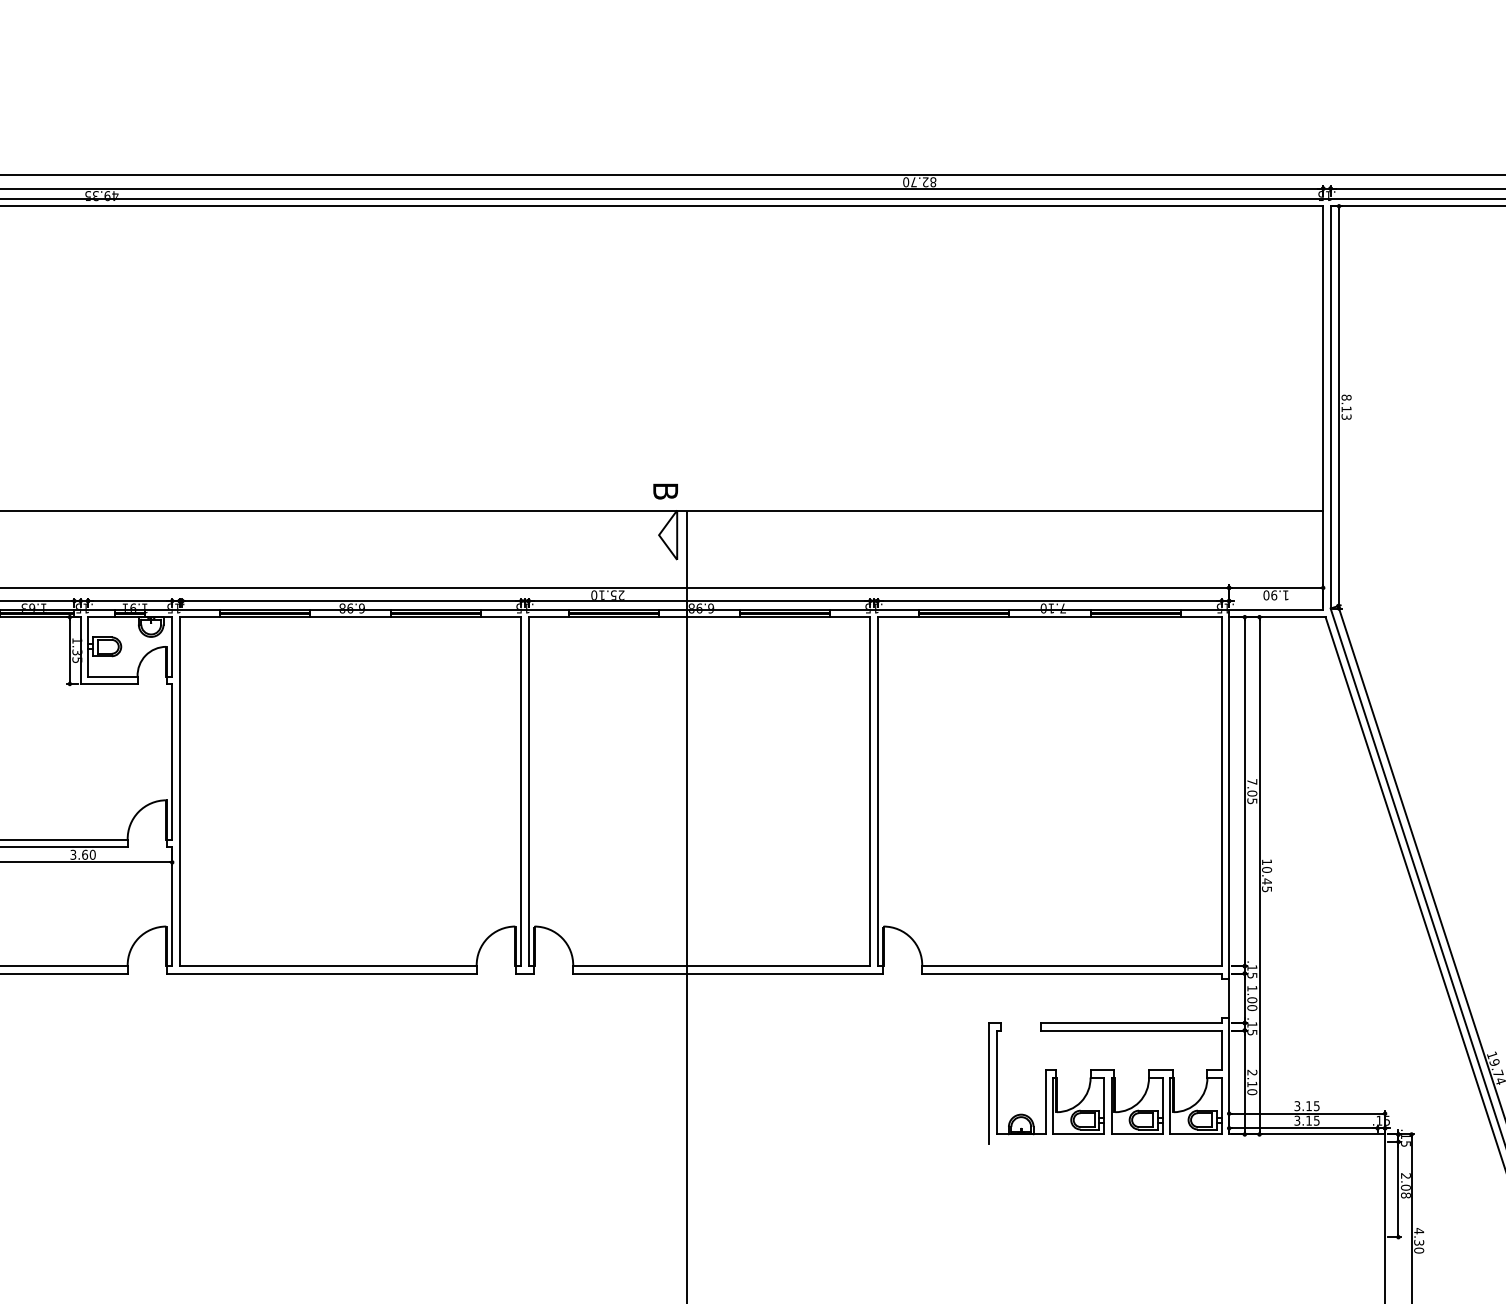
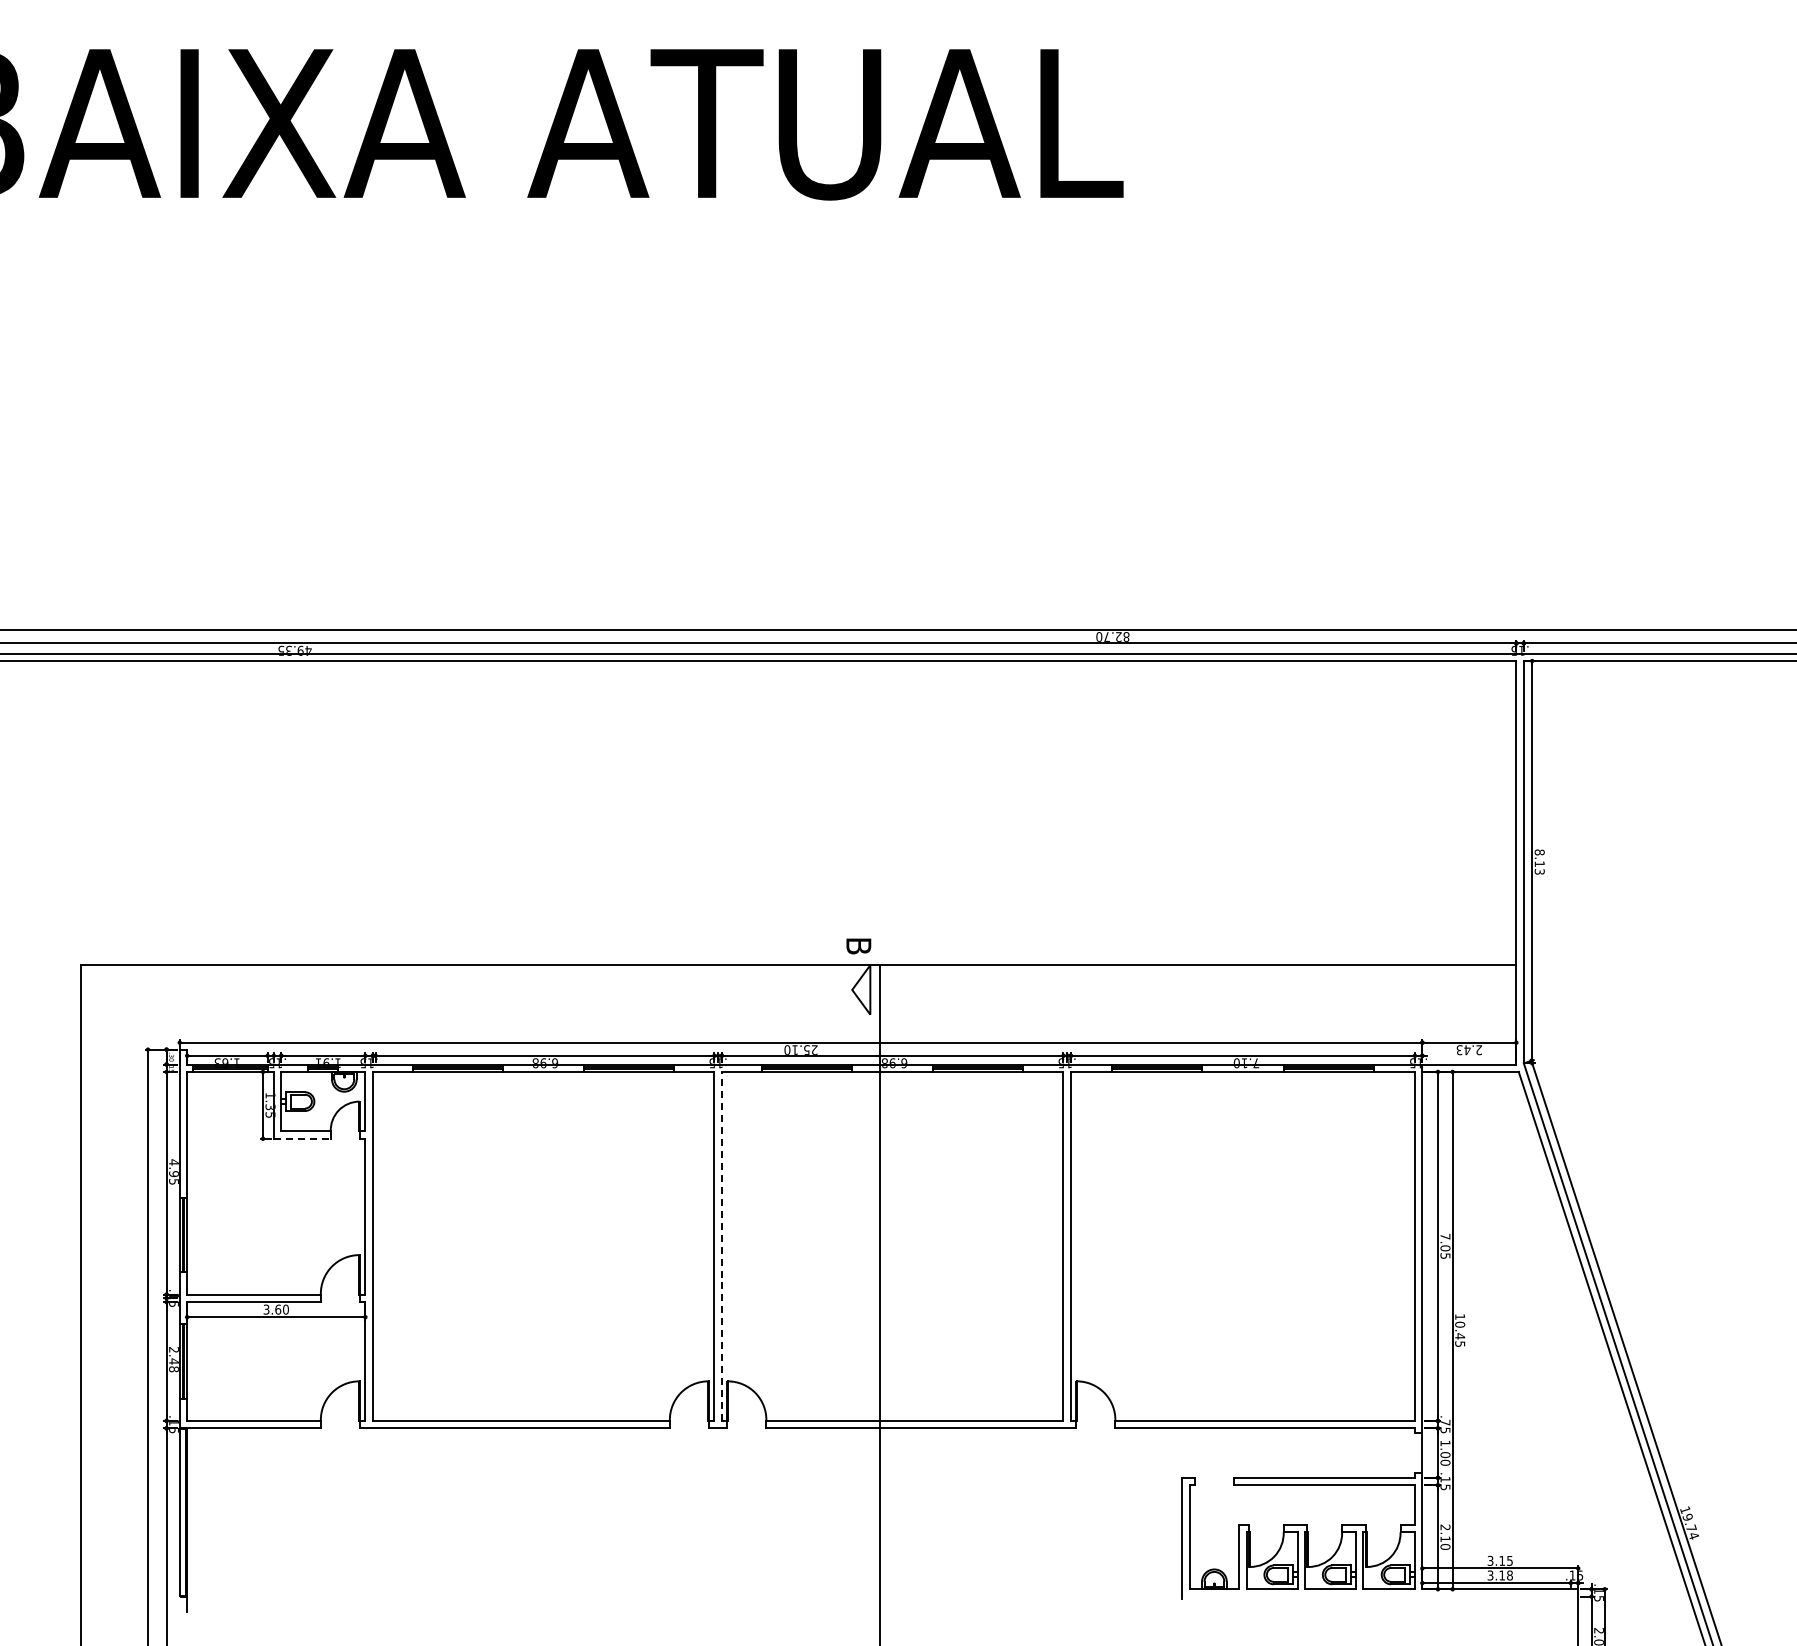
text: (1275, 595) -> (1468, 1050), 1.90 -> 2.43
line: (109, 683) -> (302, 1138), solid -> dashed
line: (528, 791) -> (721, 1246), solid -> dashed
text: (1252, 967) -> (1445, 1422), .15 -> .75
text: (1316, 1120) -> (1509, 1575), 3.15 -> 3.18

